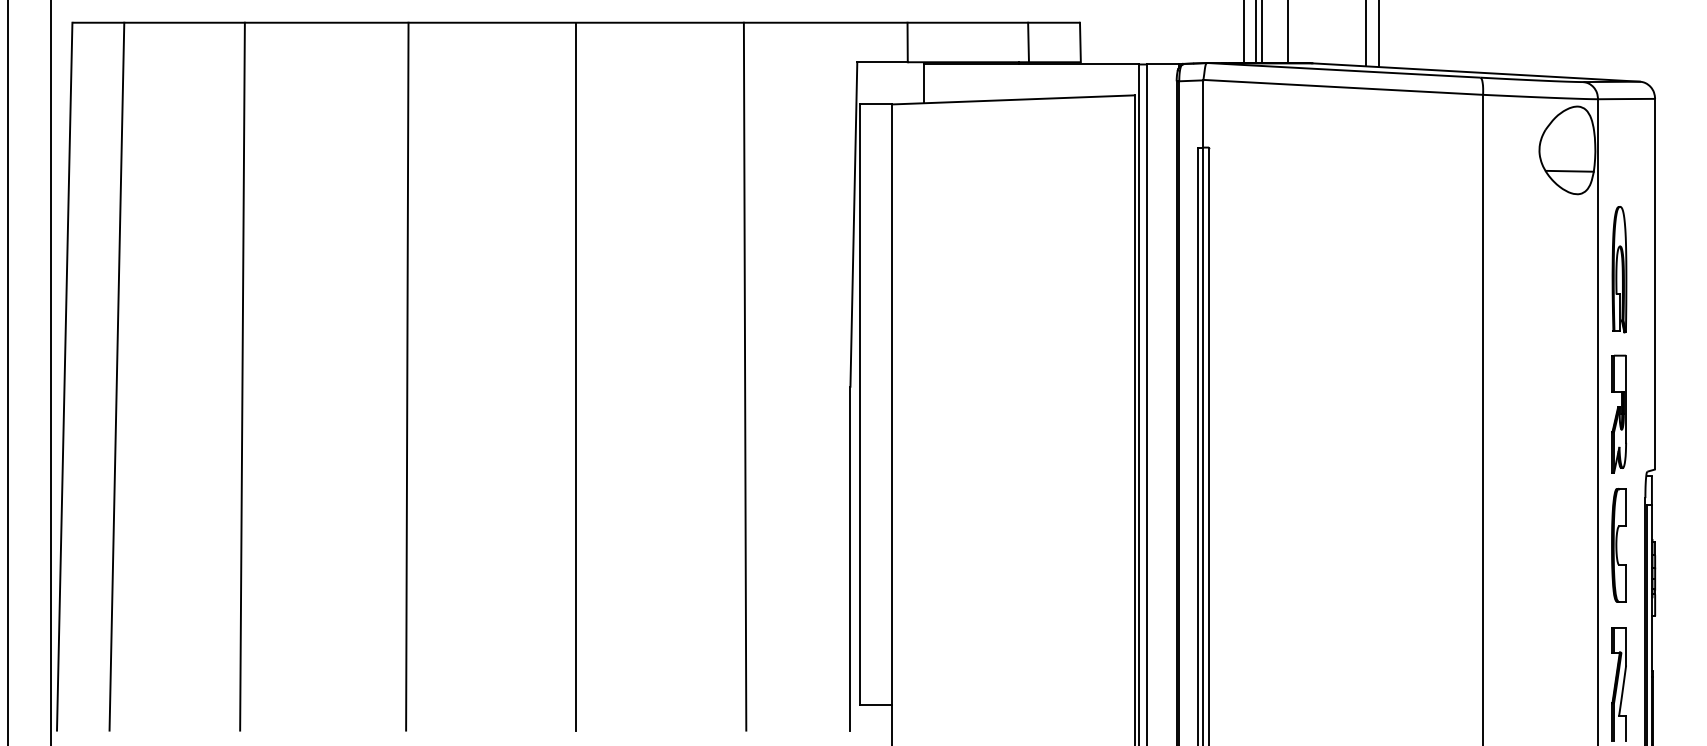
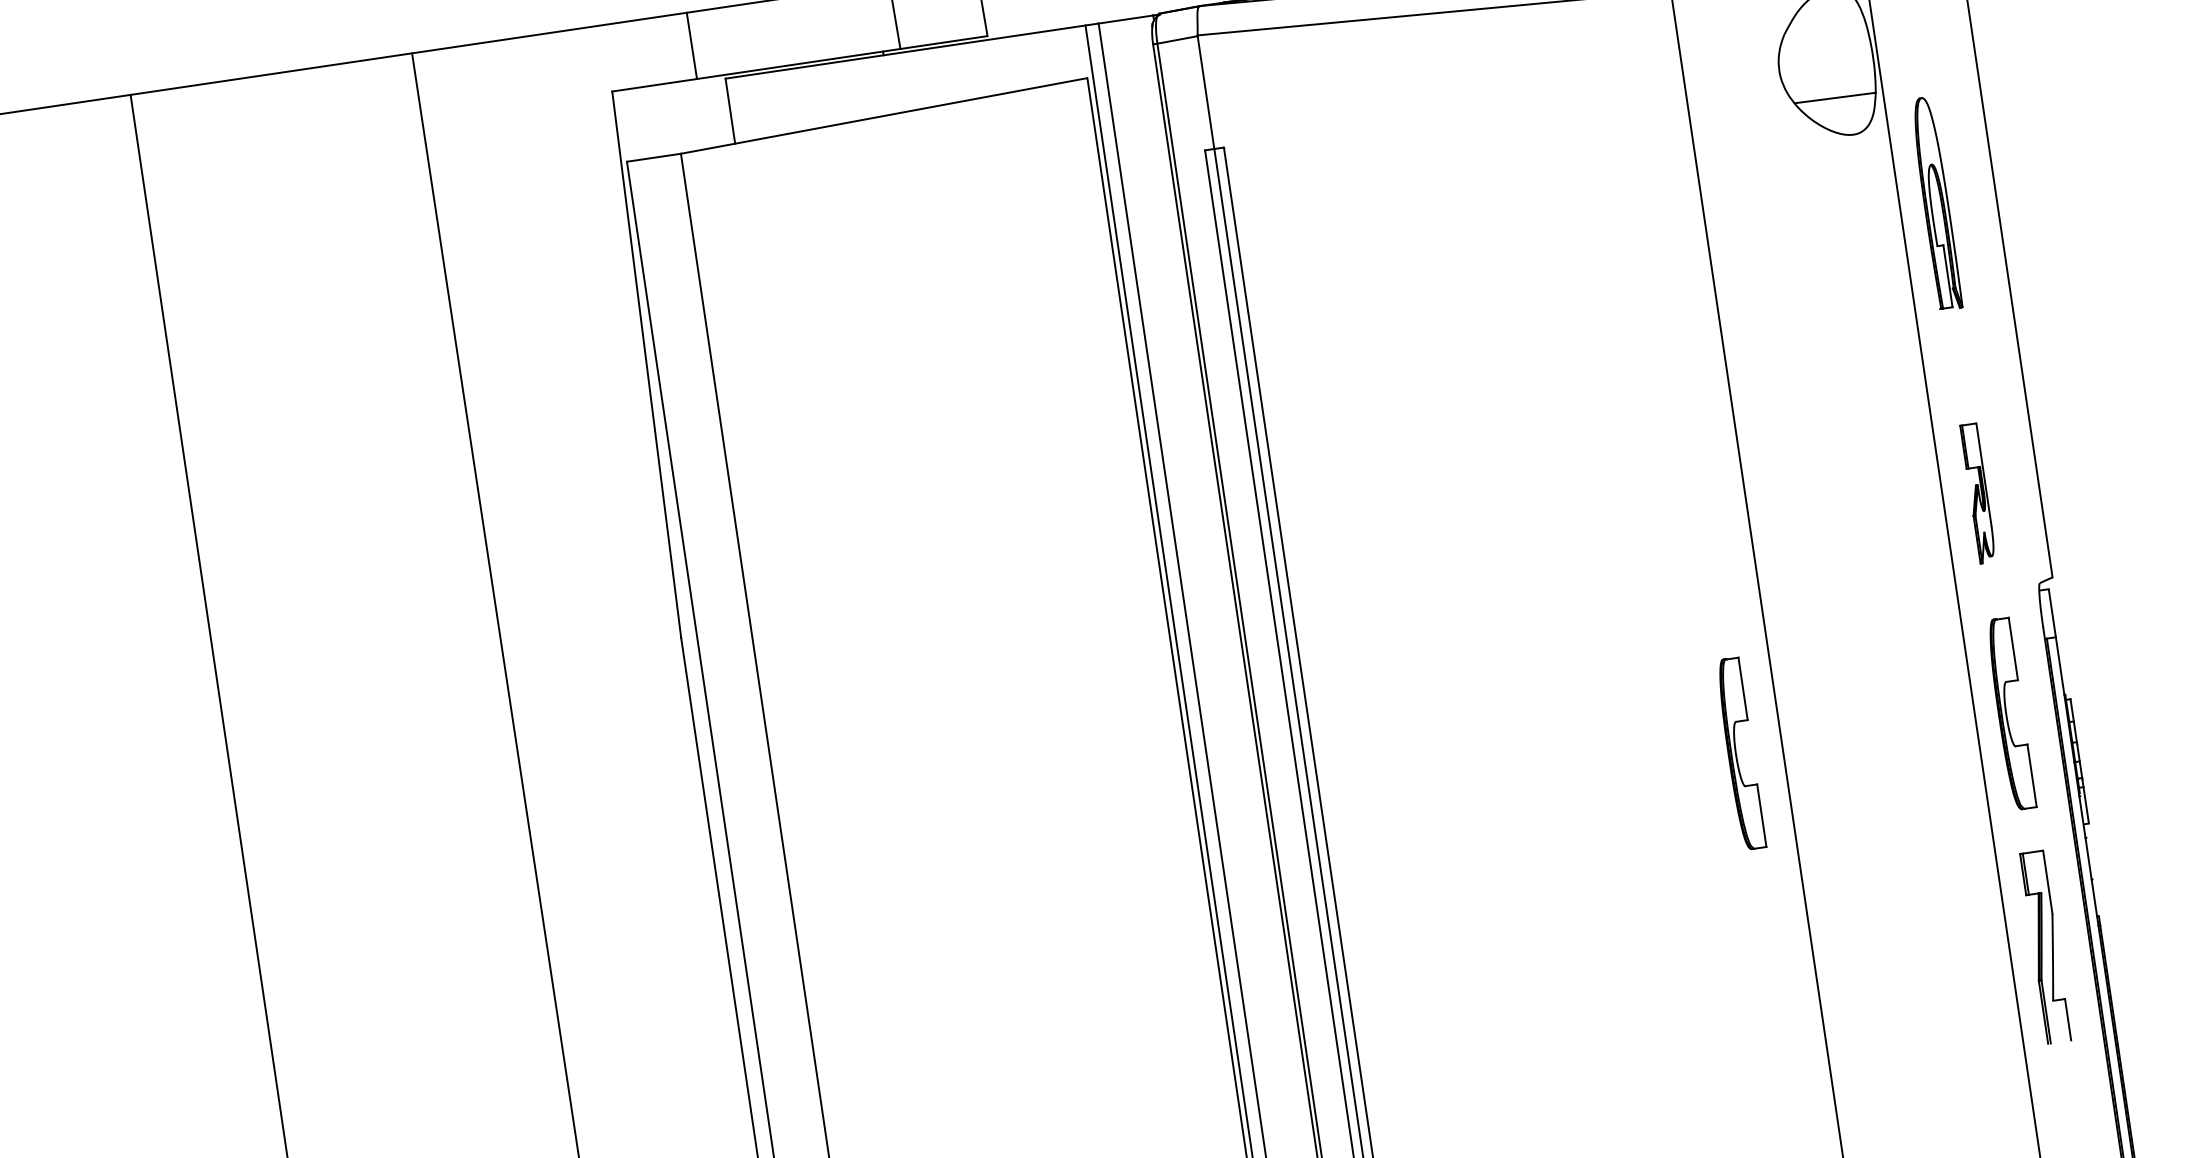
part: (1619, 269) -> (1936, 203), moved
part: (1618, 413) -> (1977, 492), size x0.7
part: (1457, 545) -> (1739, 753), added

